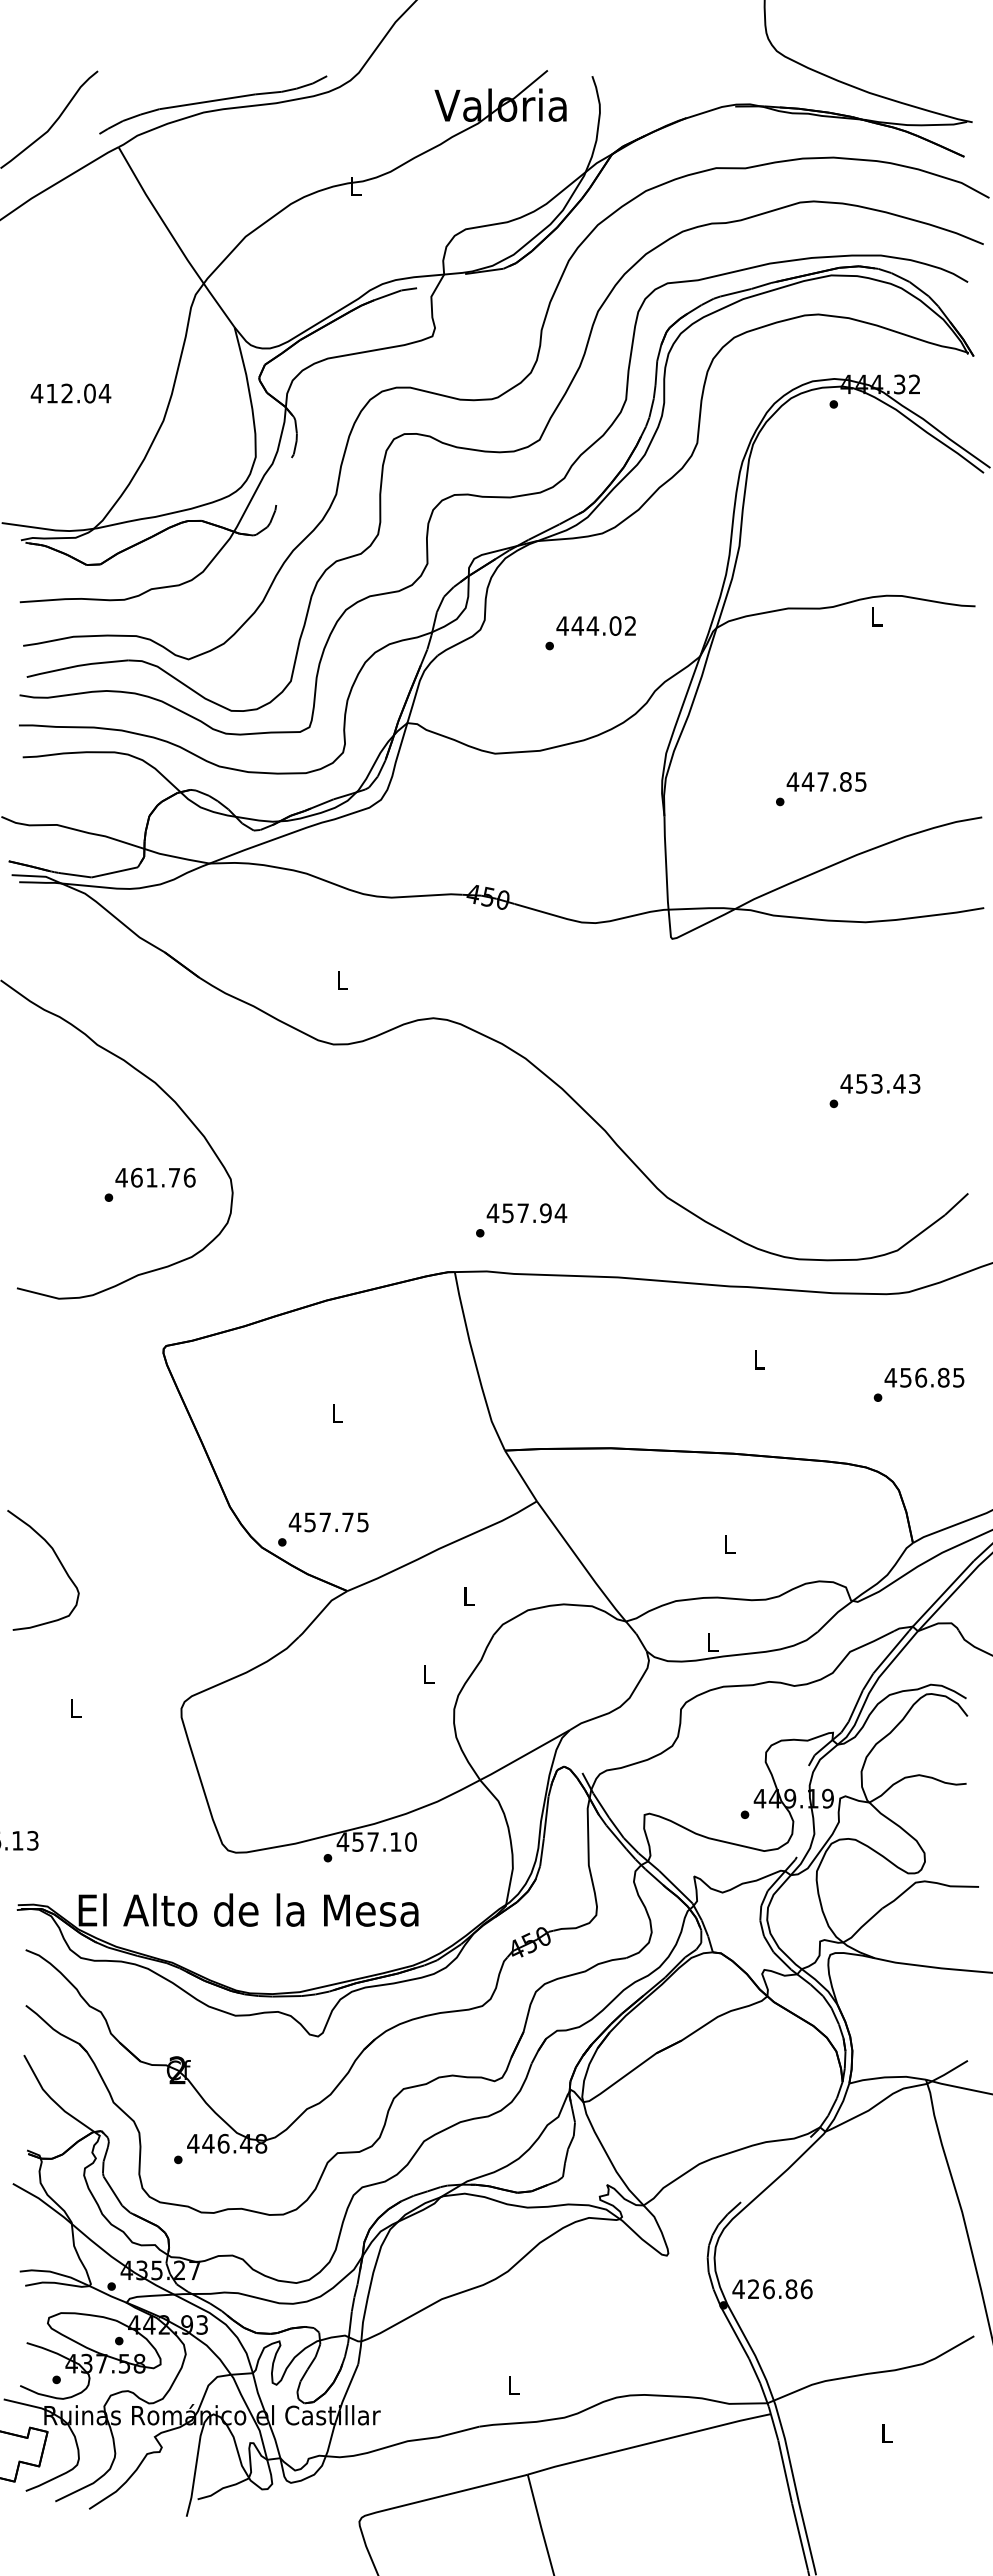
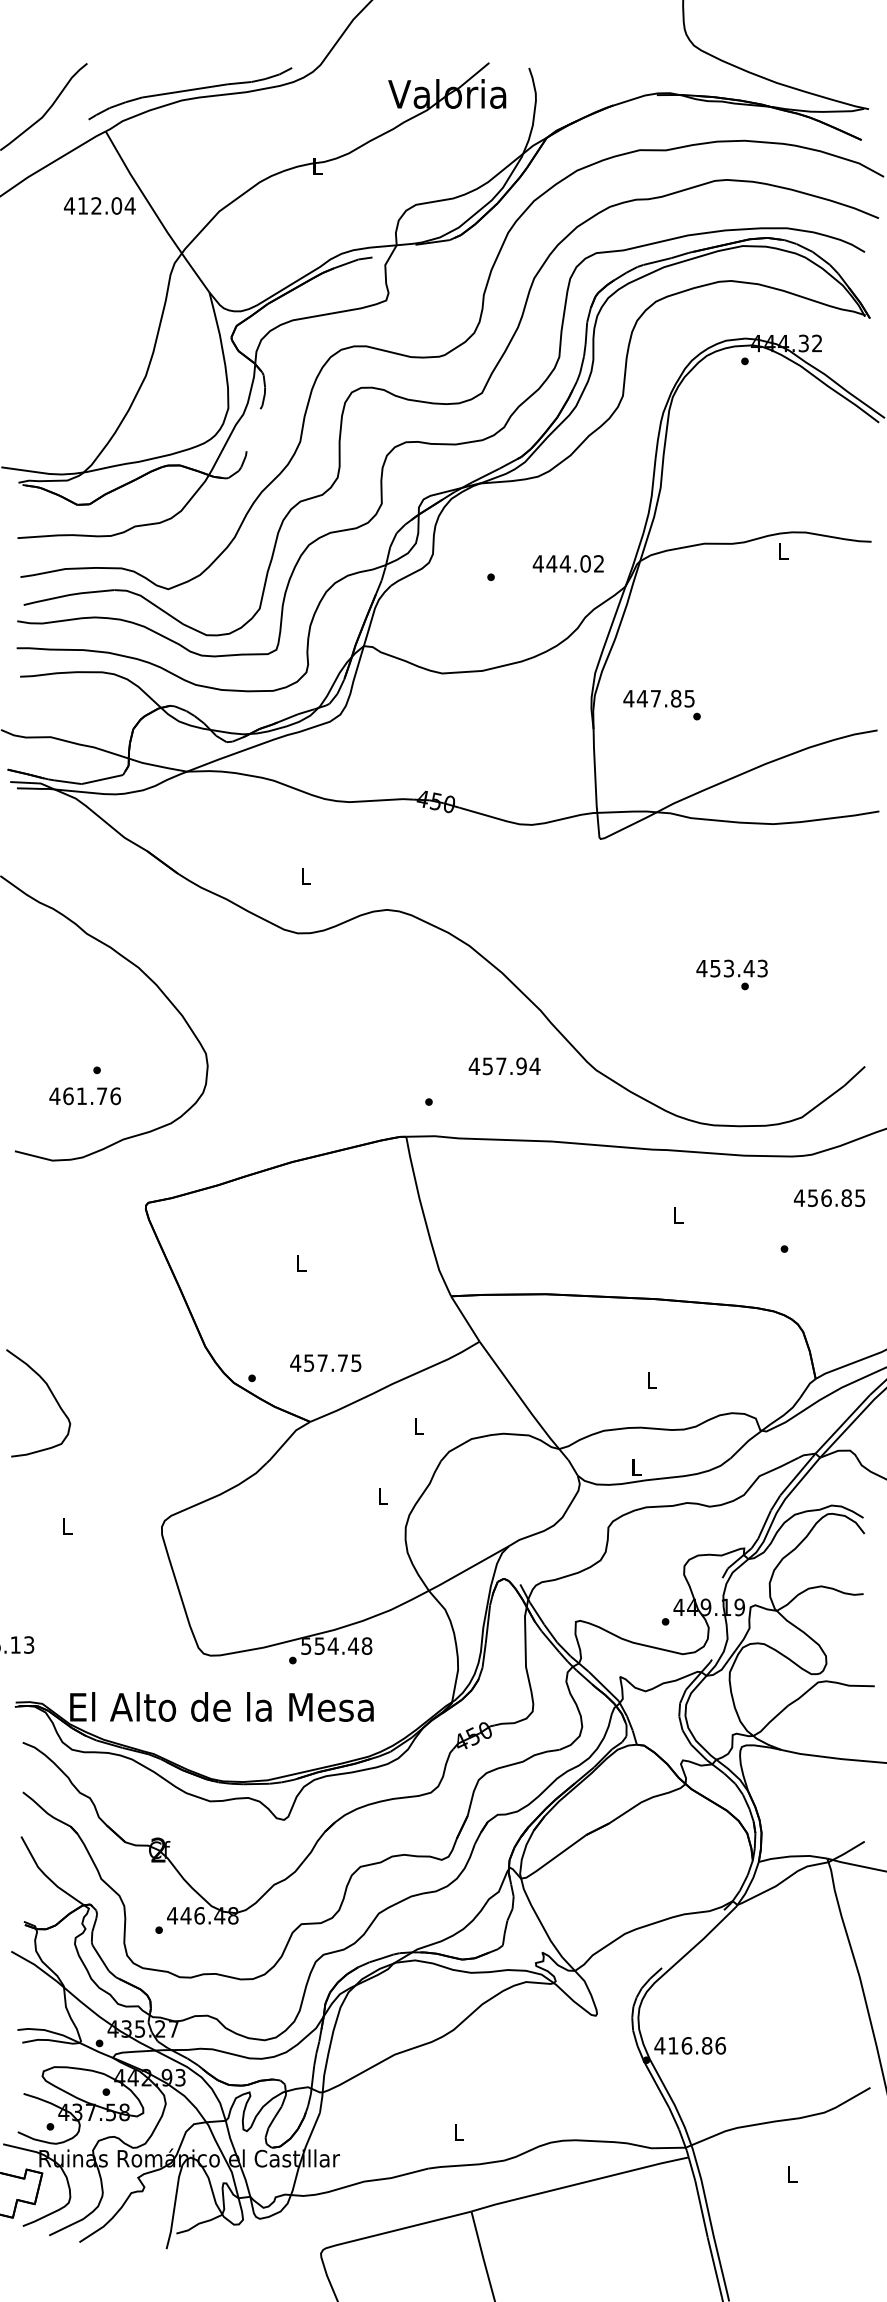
text: (70, 393) -> (99, 205), moved
text: (595, 625) -> (567, 563), moved
text: (826, 781) -> (658, 698), moved
text: (880, 1083) -> (732, 968), moved
text: (155, 1177) -> (85, 1096), moved
text: (526, 1213) -> (504, 1066), moved
text: (924, 1377) -> (829, 1197), moved
text: (328, 1522) -> (325, 1363), moved
text: (376, 1841) -> (336, 1645), 457.10 -> 554.48
text: (753, 2288) -> (673, 2045), 426.86 -> 416.86

